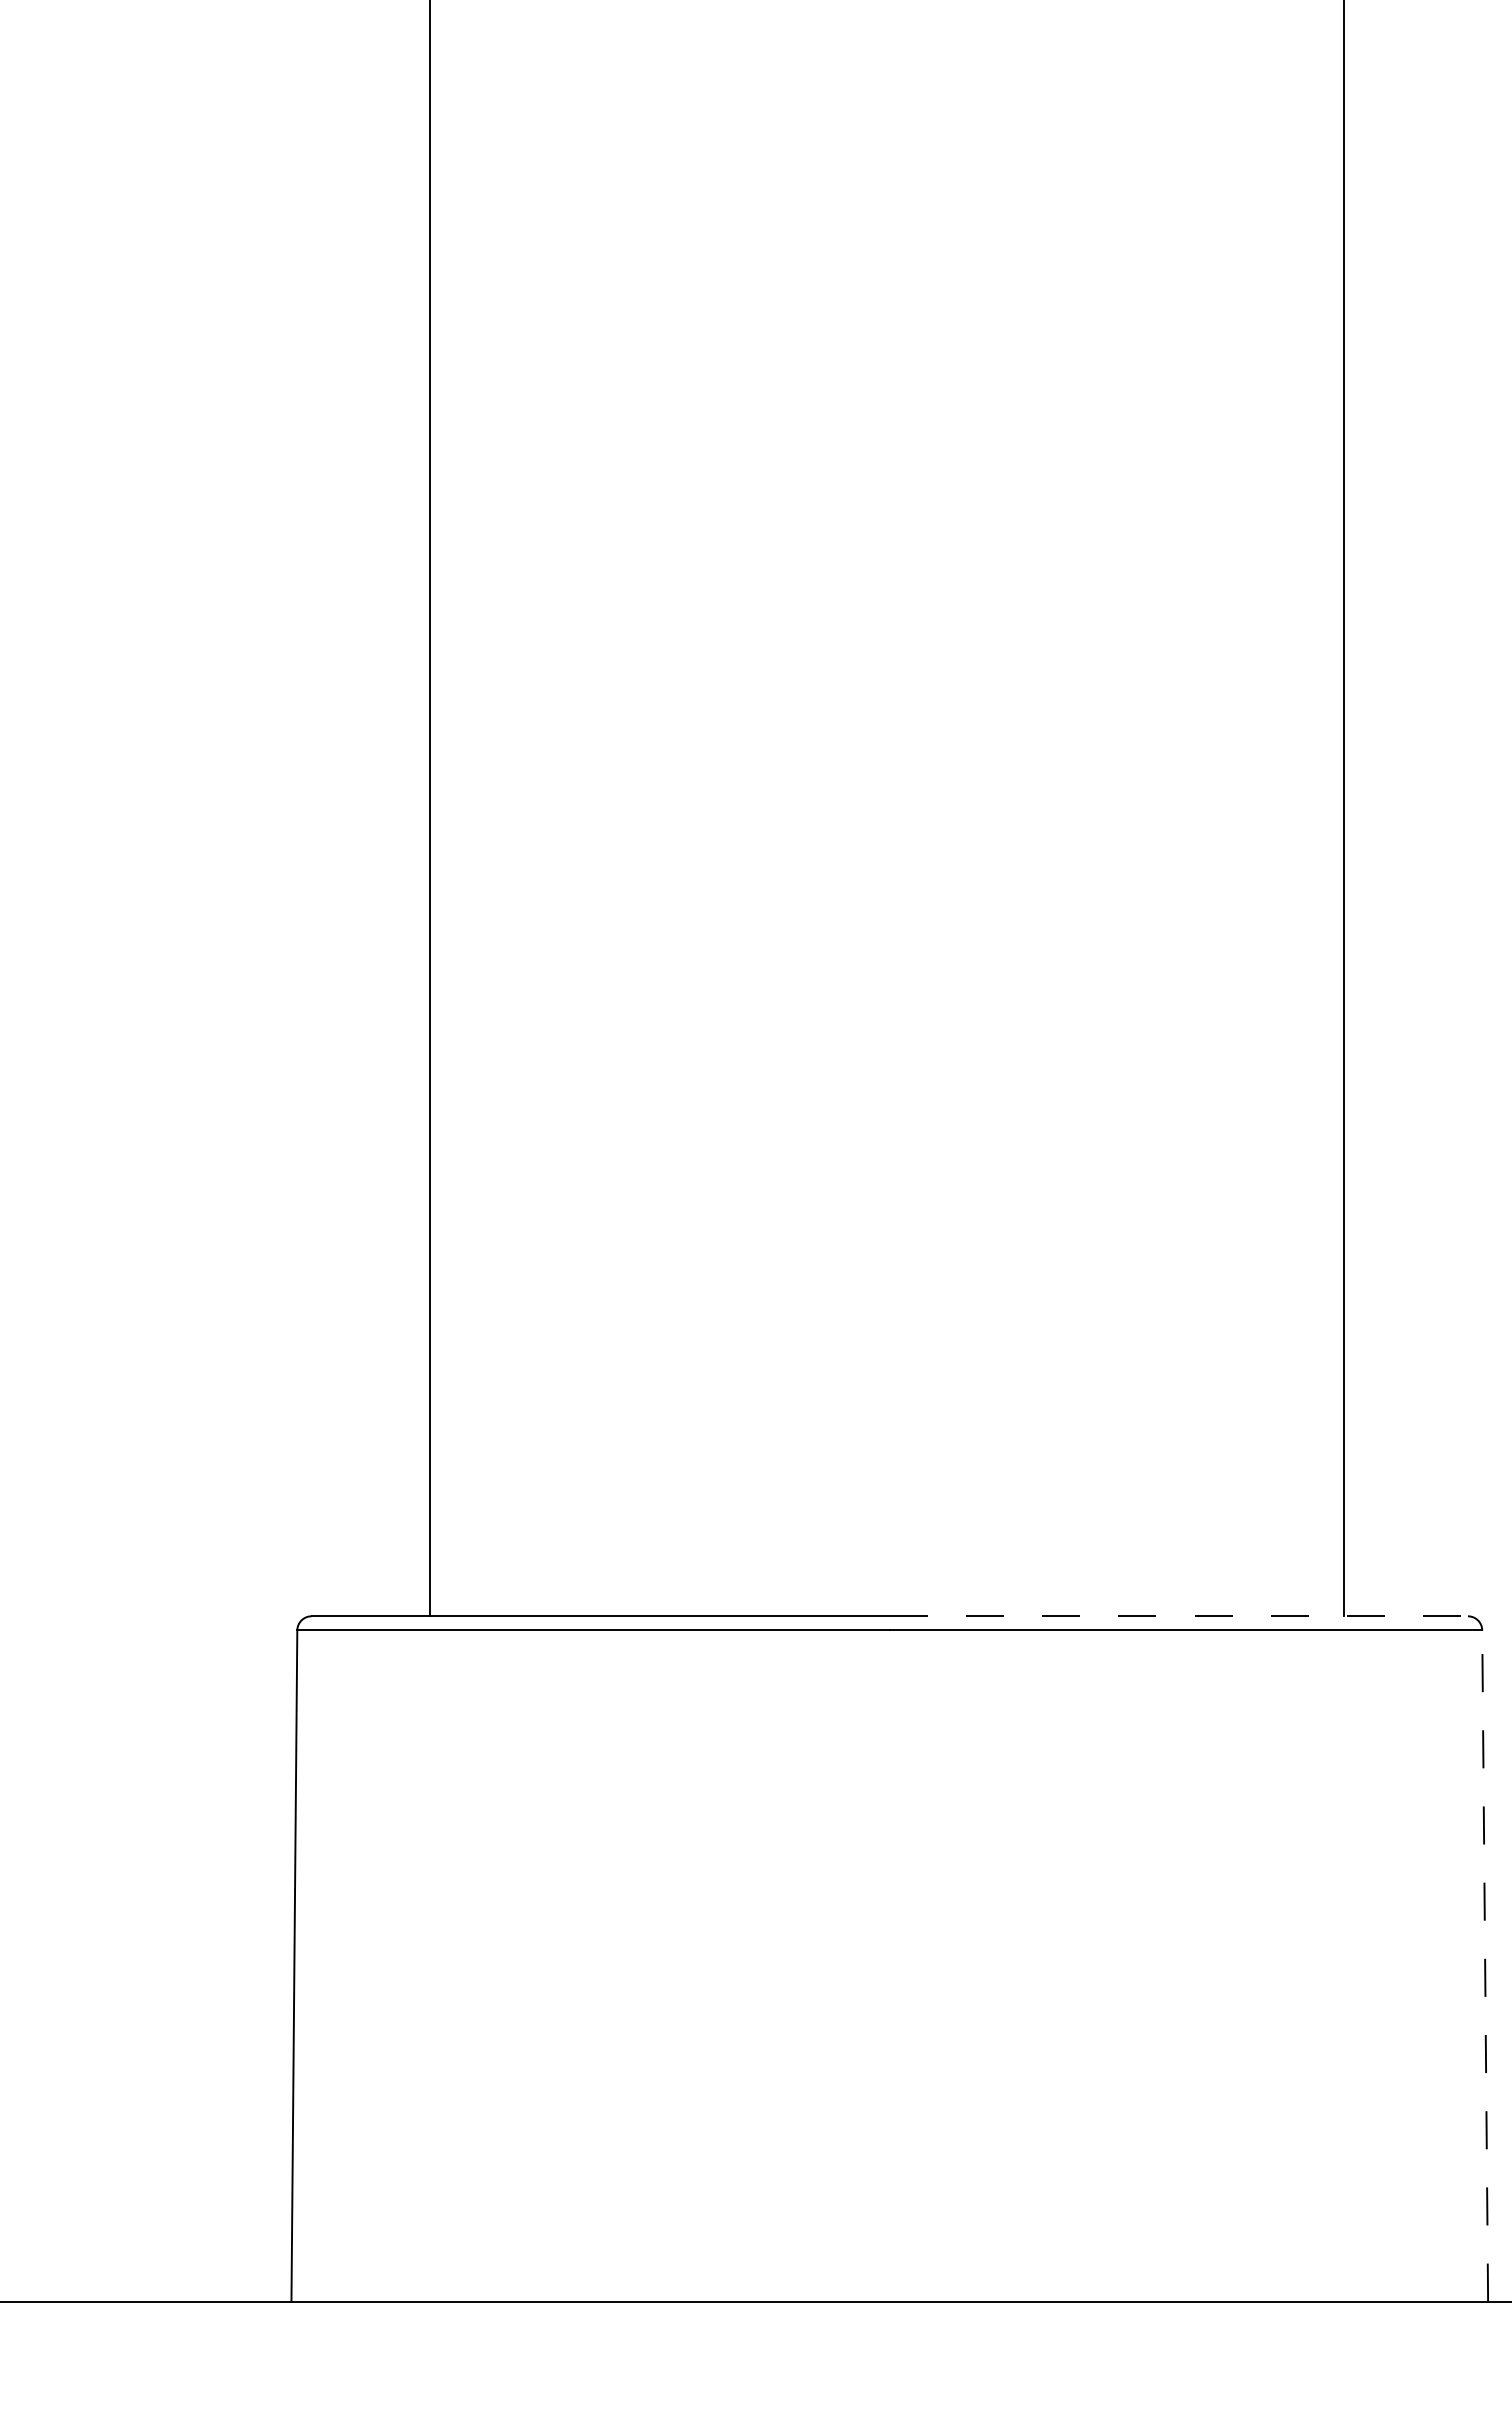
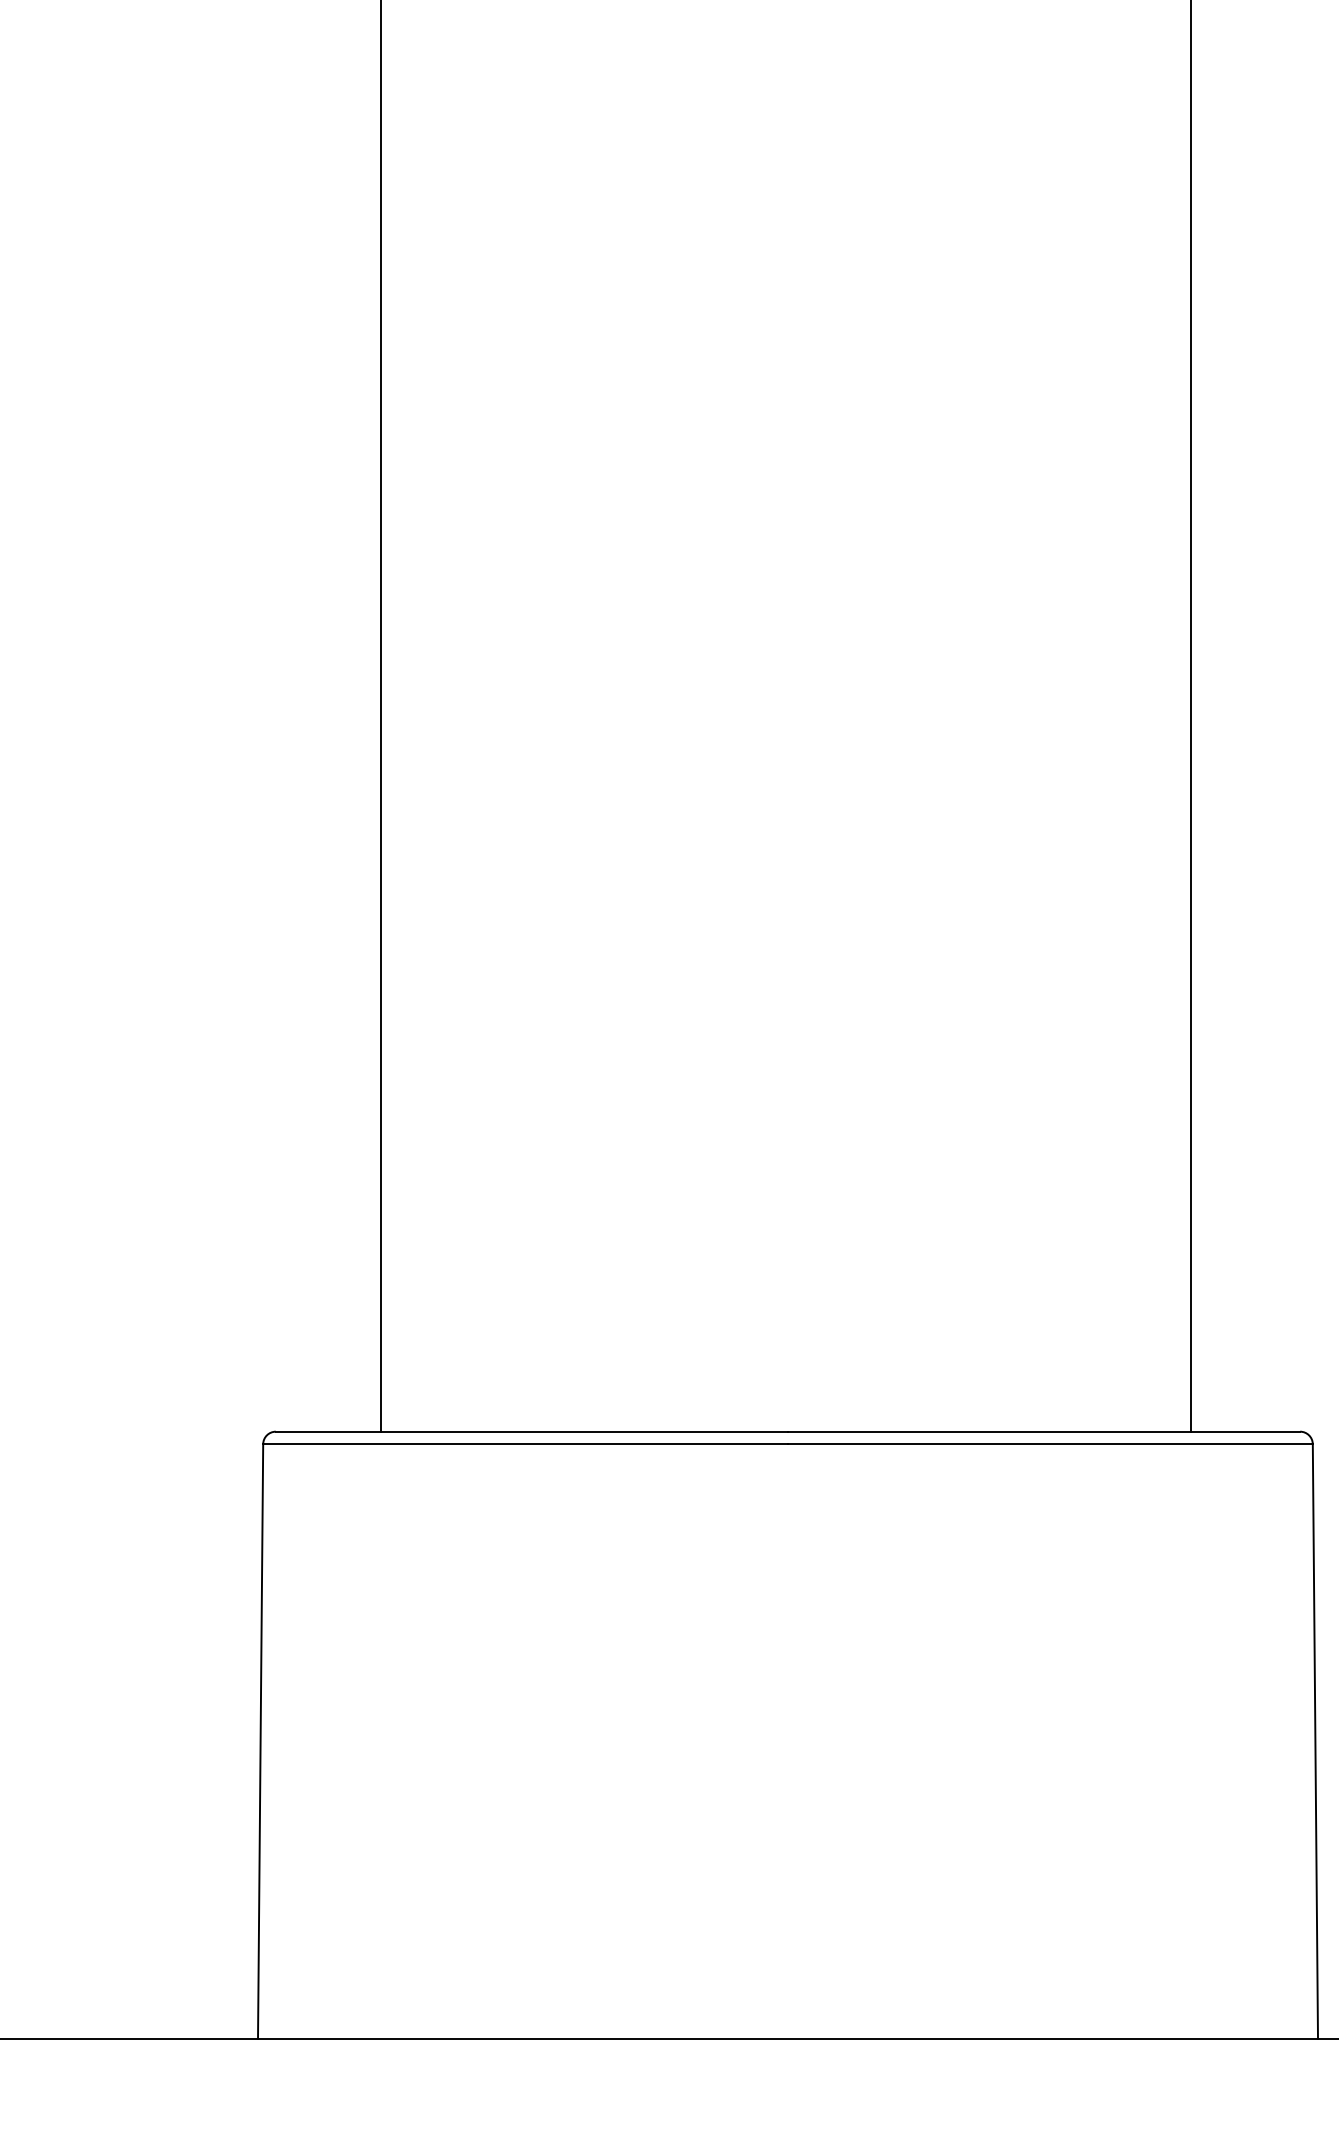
line: (1179, 1616) -> (1044, 1431), dashed -> solid
line: (1485, 1966) -> (1315, 1741), dashed -> solid

